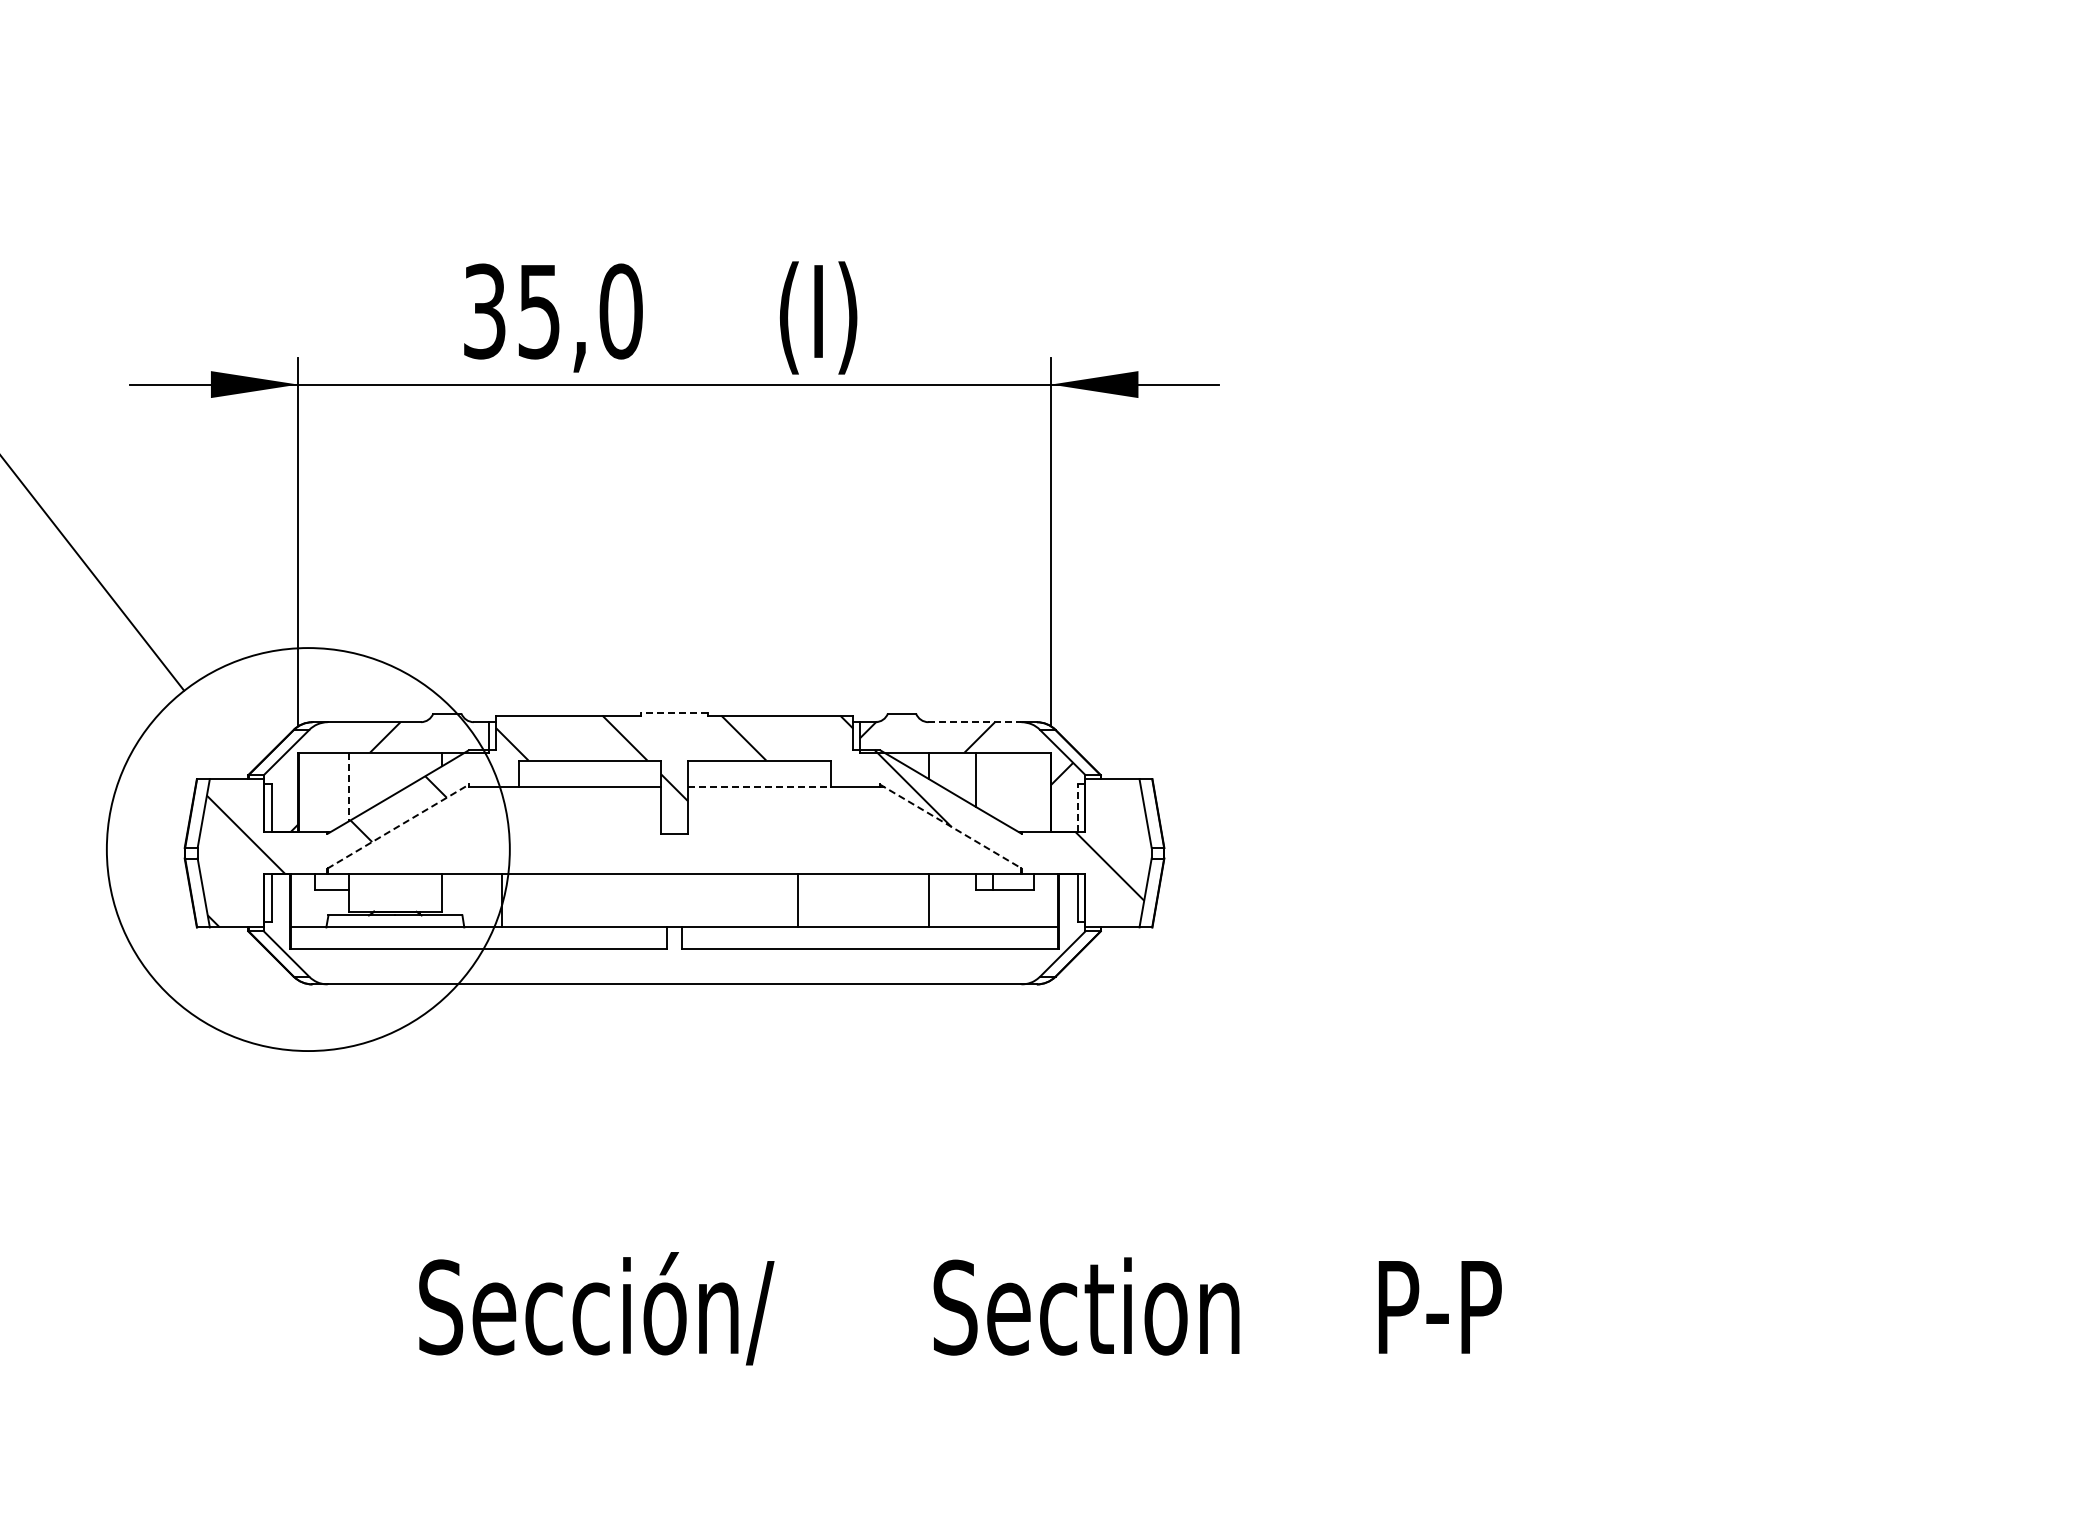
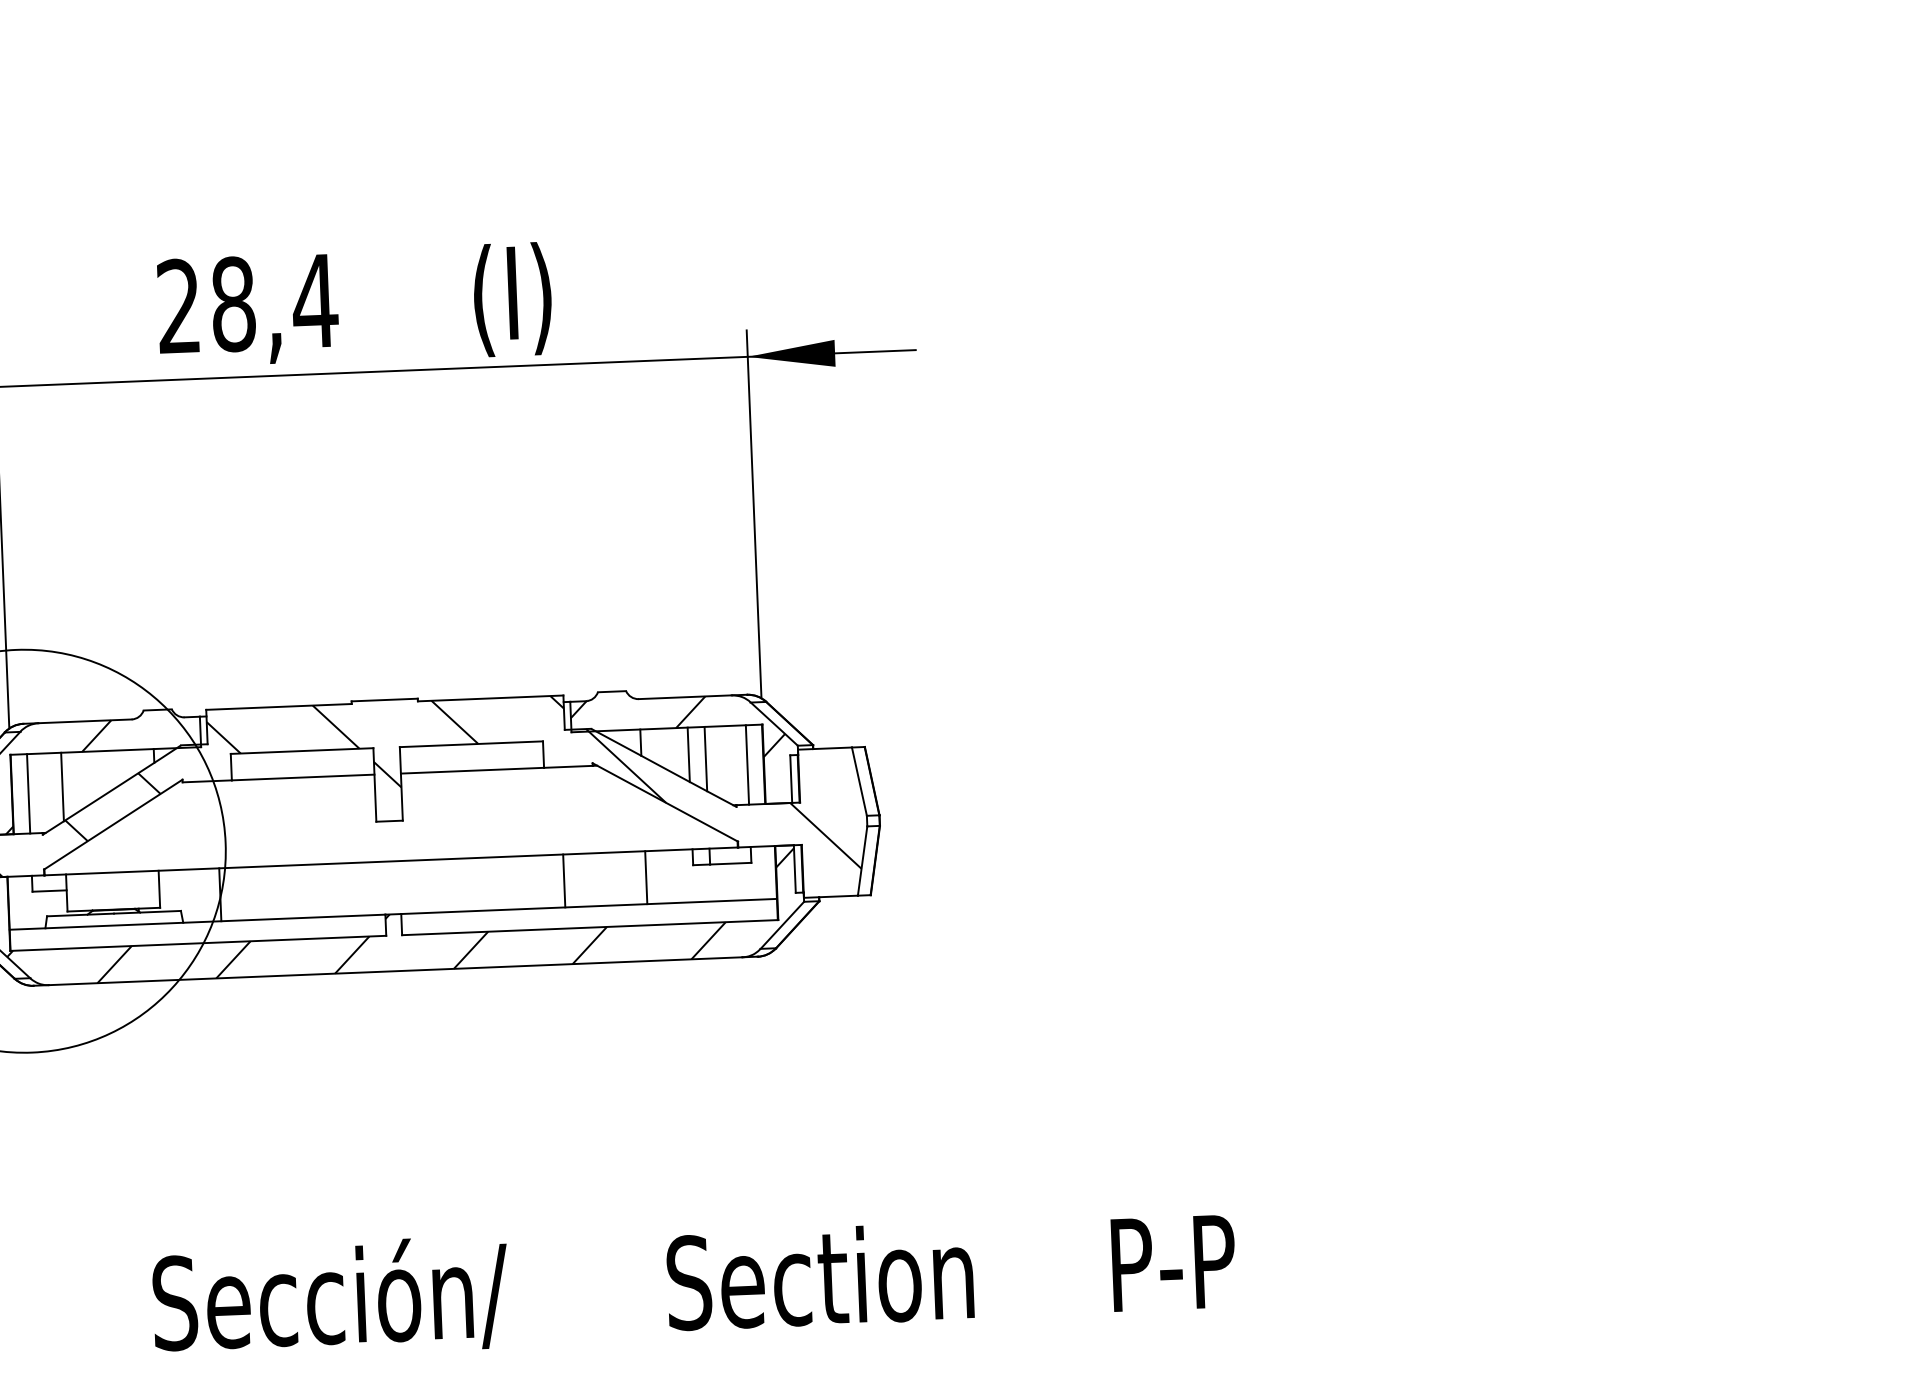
text: (553, 311) -> (247, 303), 35,0 -> 28,4
line: (674, 712) -> (384, 699), dashed -> solid
line: (975, 722) -> (685, 697), dashed -> solid
line: (993, 784) -> (706, 758), added
line: (349, 787) -> (62, 787), dashed -> solid
line: (759, 787) -> (472, 771), dashed -> solid
line: (314, 792) -> (28, 793), added
line: (1034, 792) -> (747, 765), added
line: (1077, 808) -> (791, 779), dashed -> solid
line: (398, 826) -> (113, 824), dashed -> solid
line: (950, 826) -> (665, 802), dashed -> solid
line: (797, 900) -> (564, 880), moved
hatch: (682, 930) -> (401, 917), added

